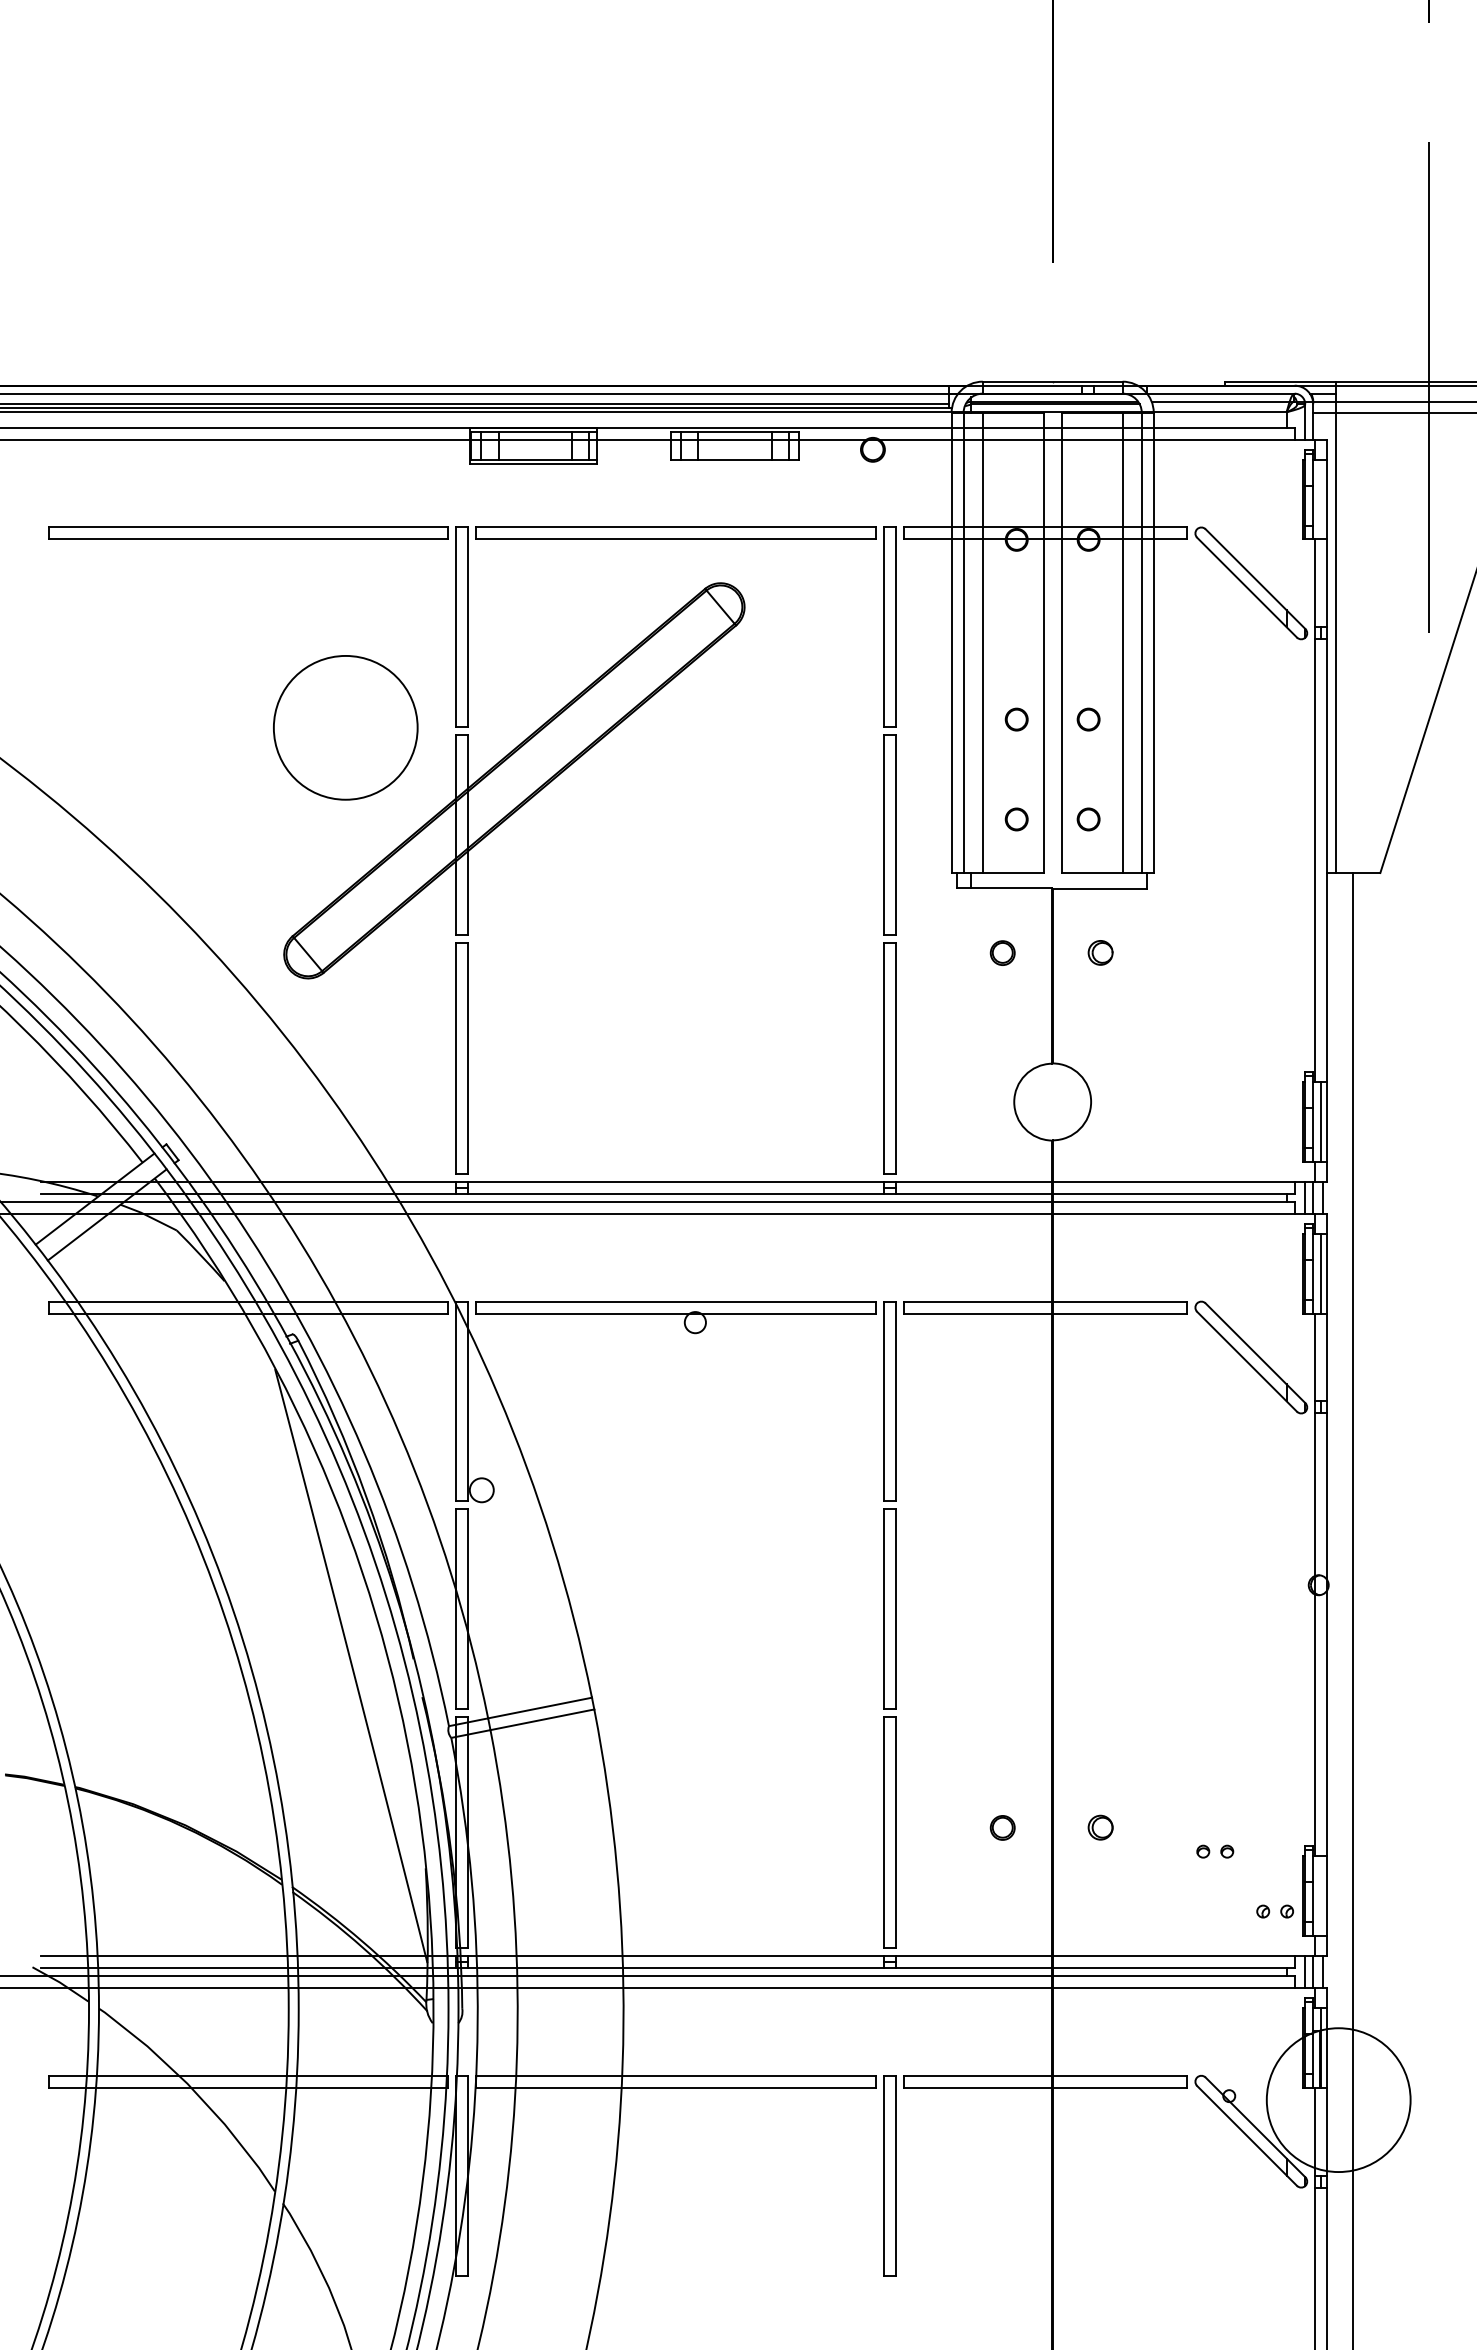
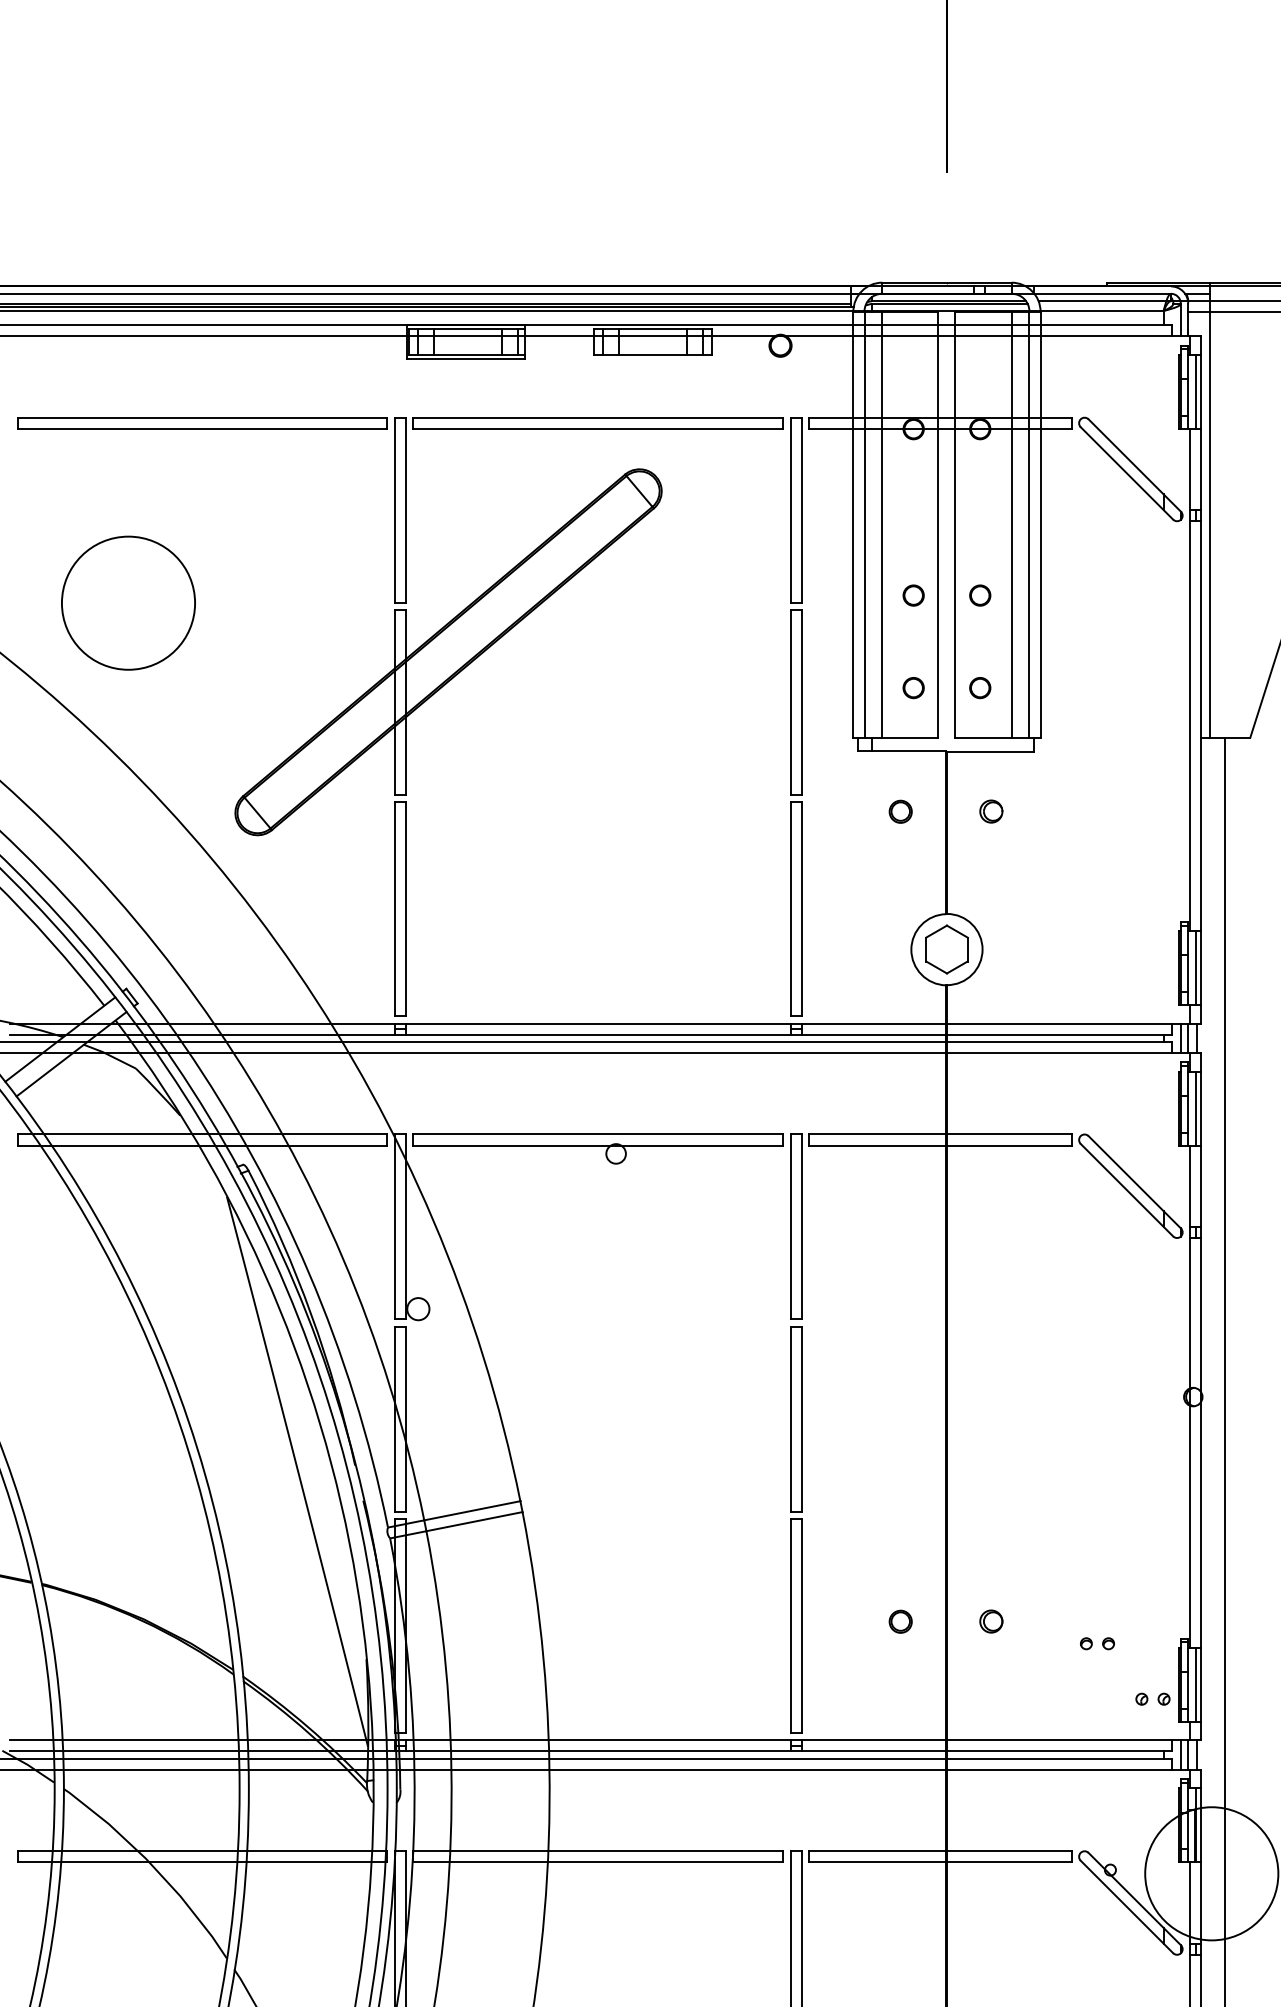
line: (1321, 499) -> (1195, 391), added
circle: (345, 727) -> (128, 602), moved
part: (1052, 1101) -> (946, 949), added
line: (1321, 1895) -> (1195, 1684), added

